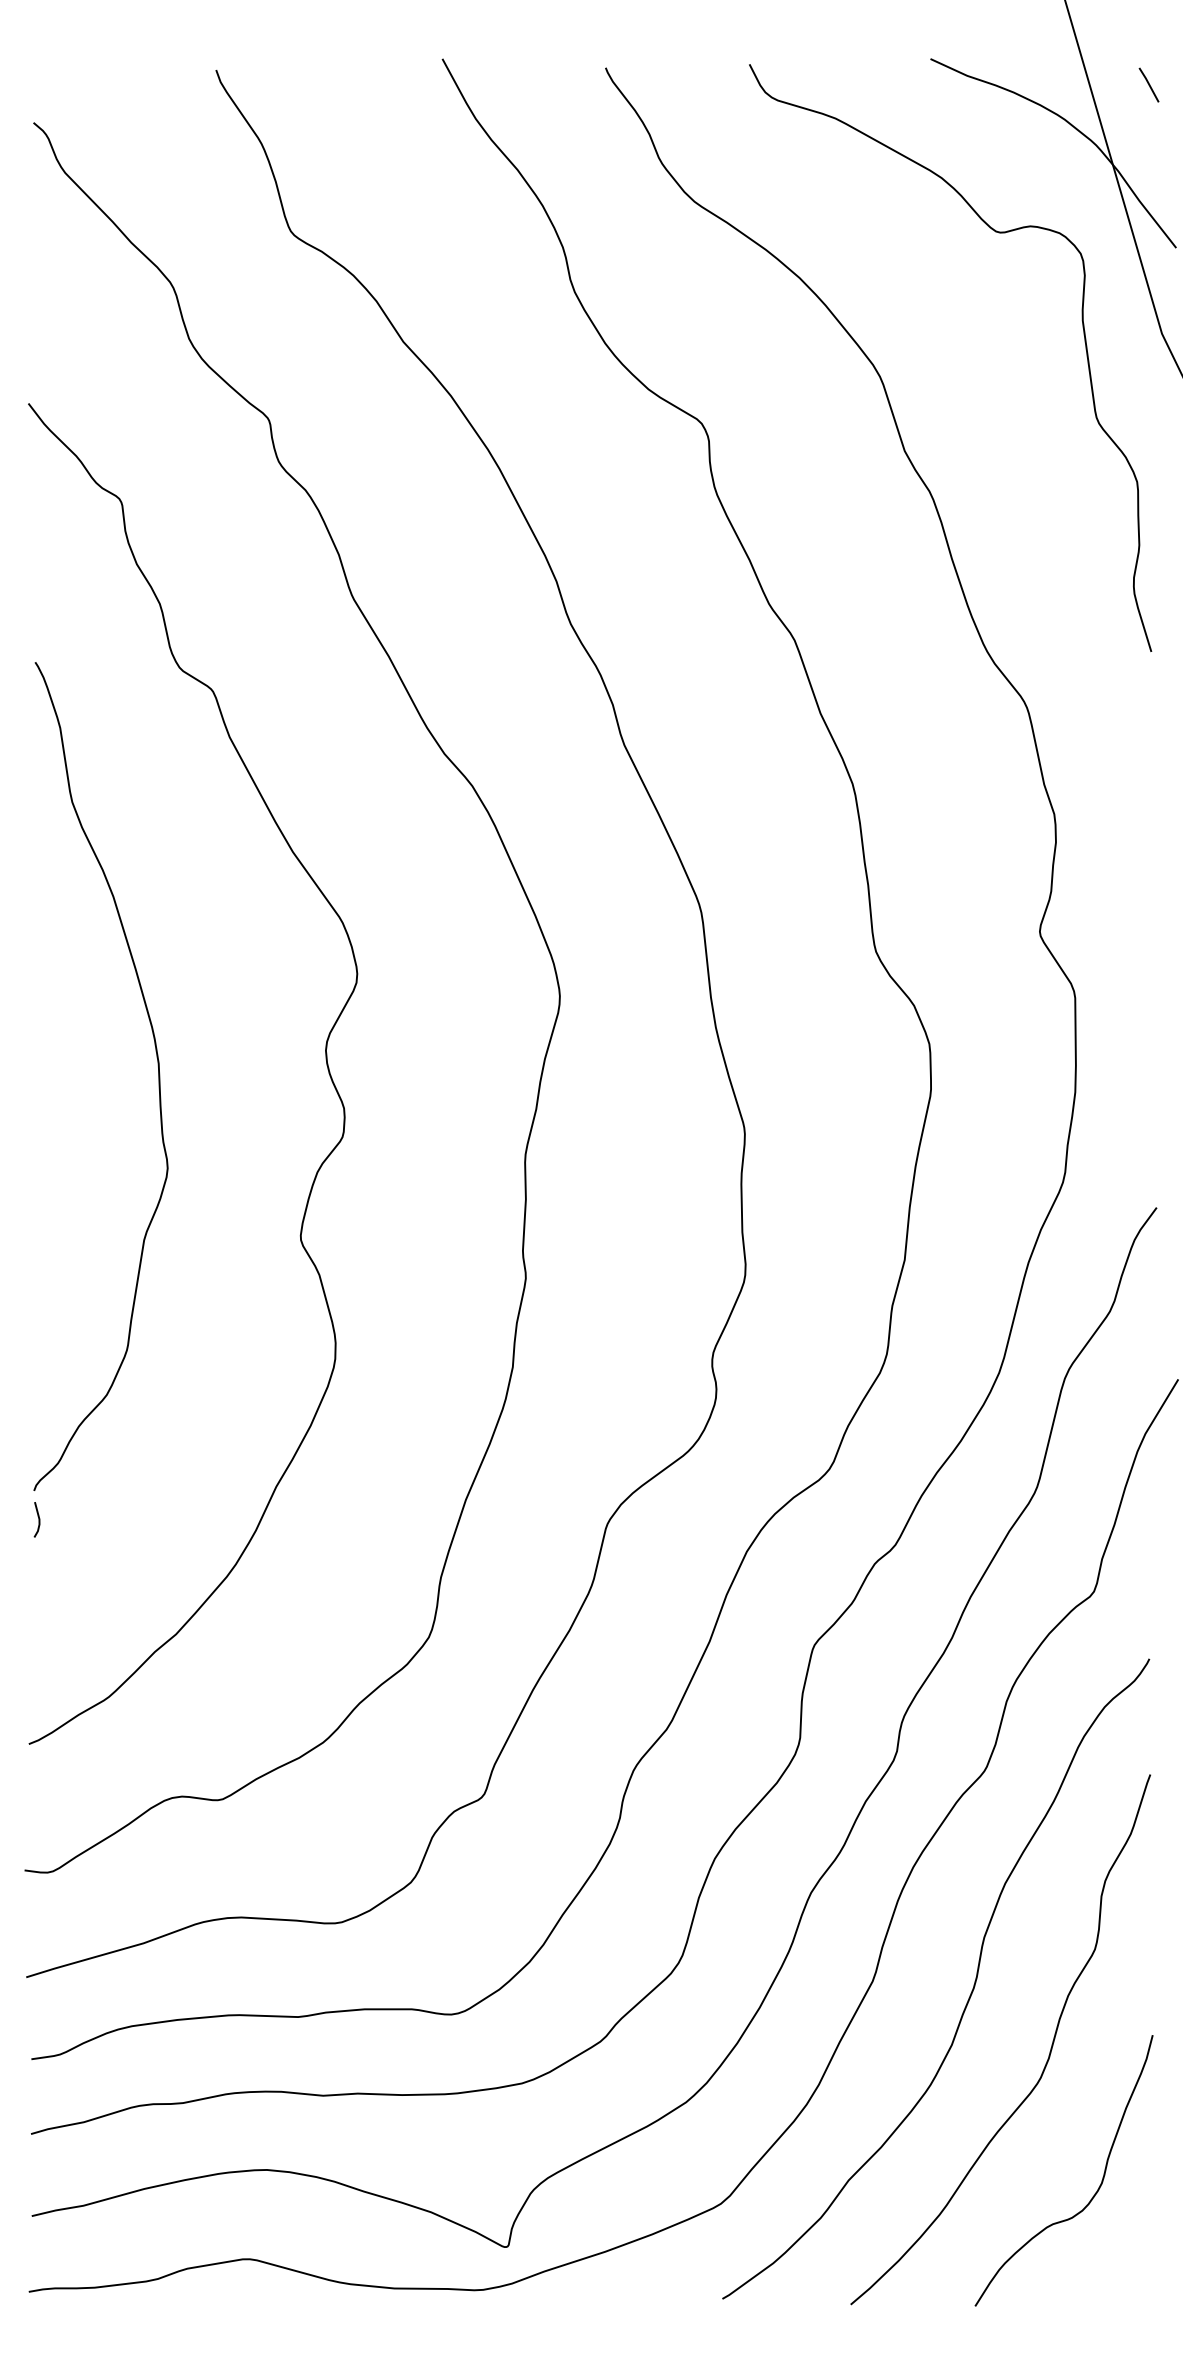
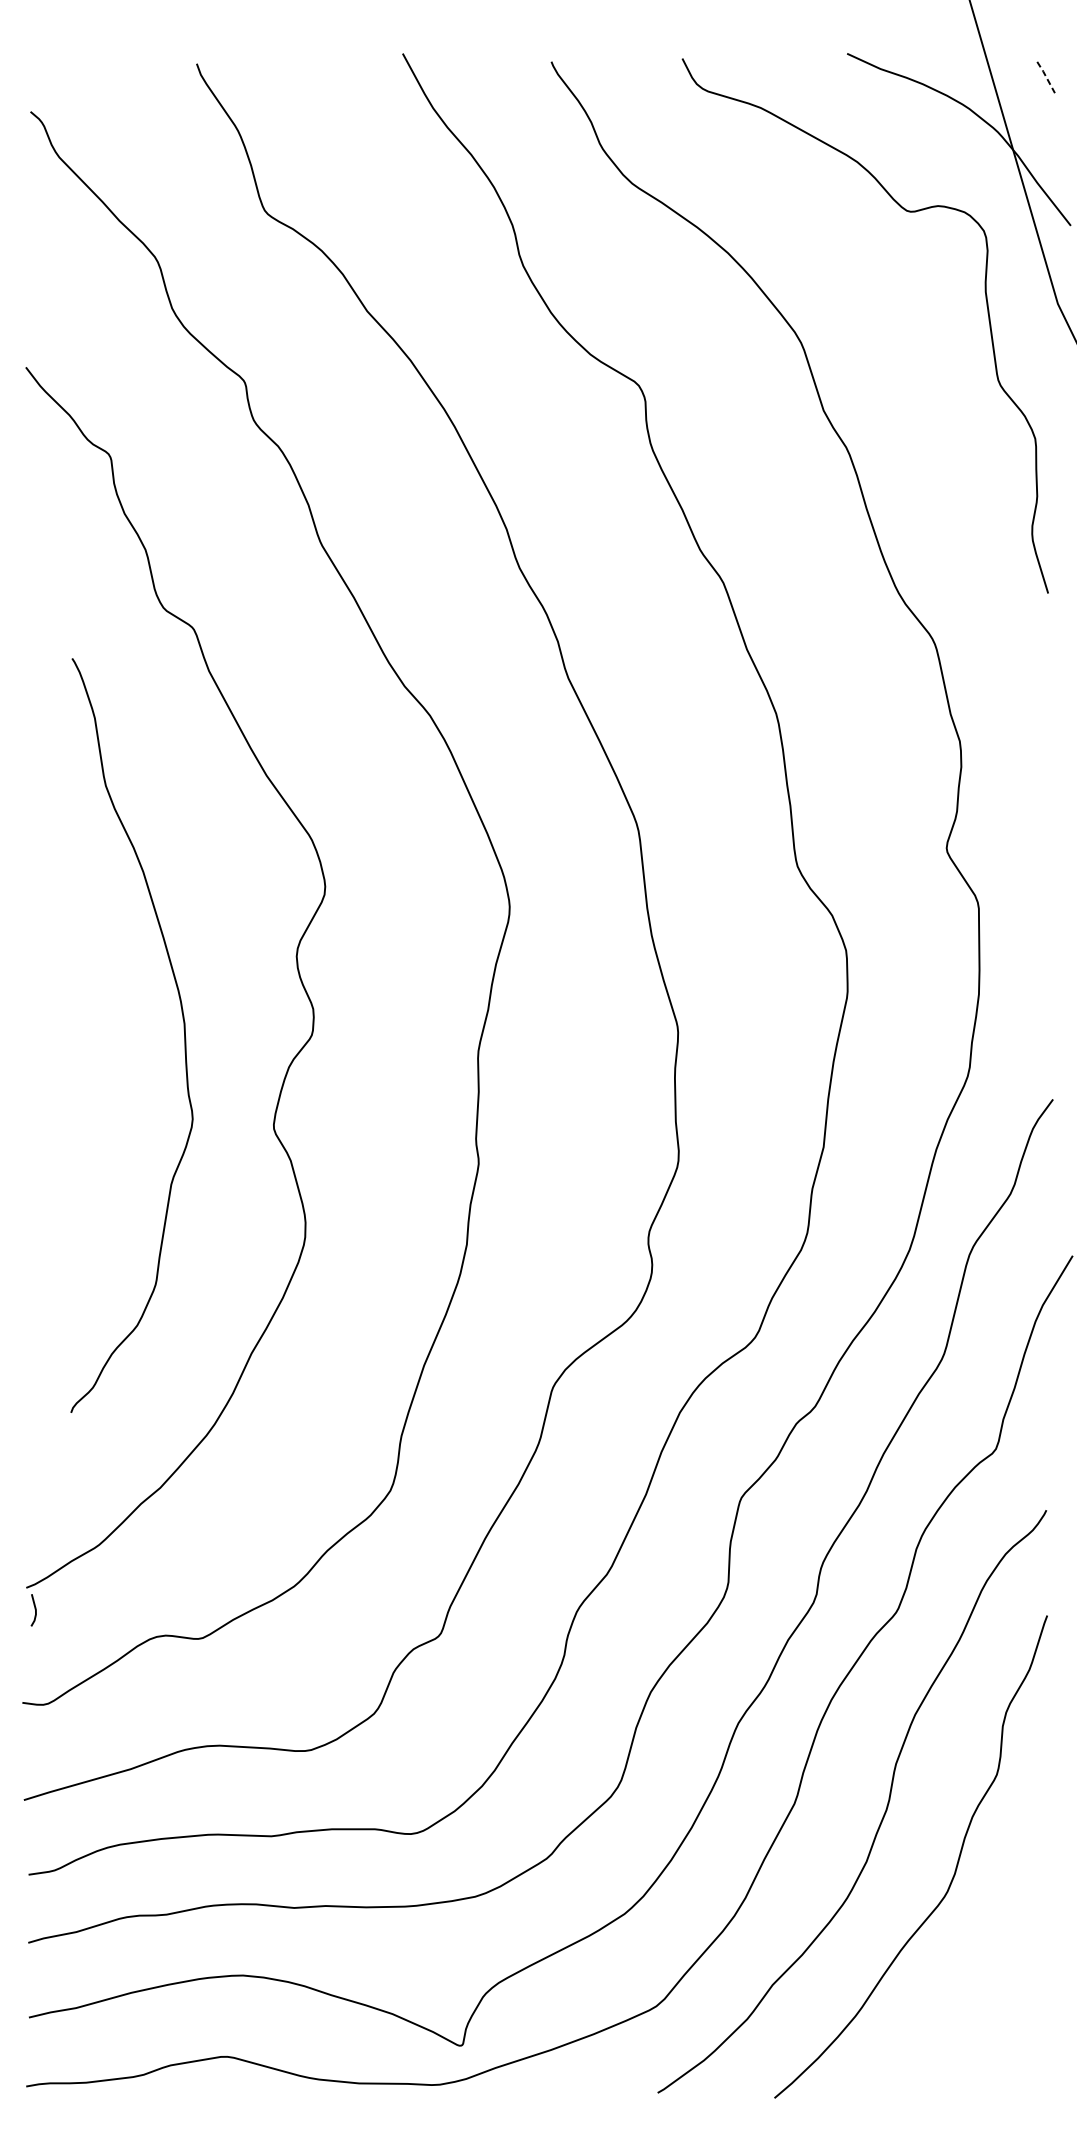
line: (1149, 84) -> (1046, 76), solid -> dashed
curve: (158, 1076) -> (184, 1035), moved
line: (38, 1519) -> (35, 1610), moved
curve: (1094, 2193) -> (996, 1996), removed

